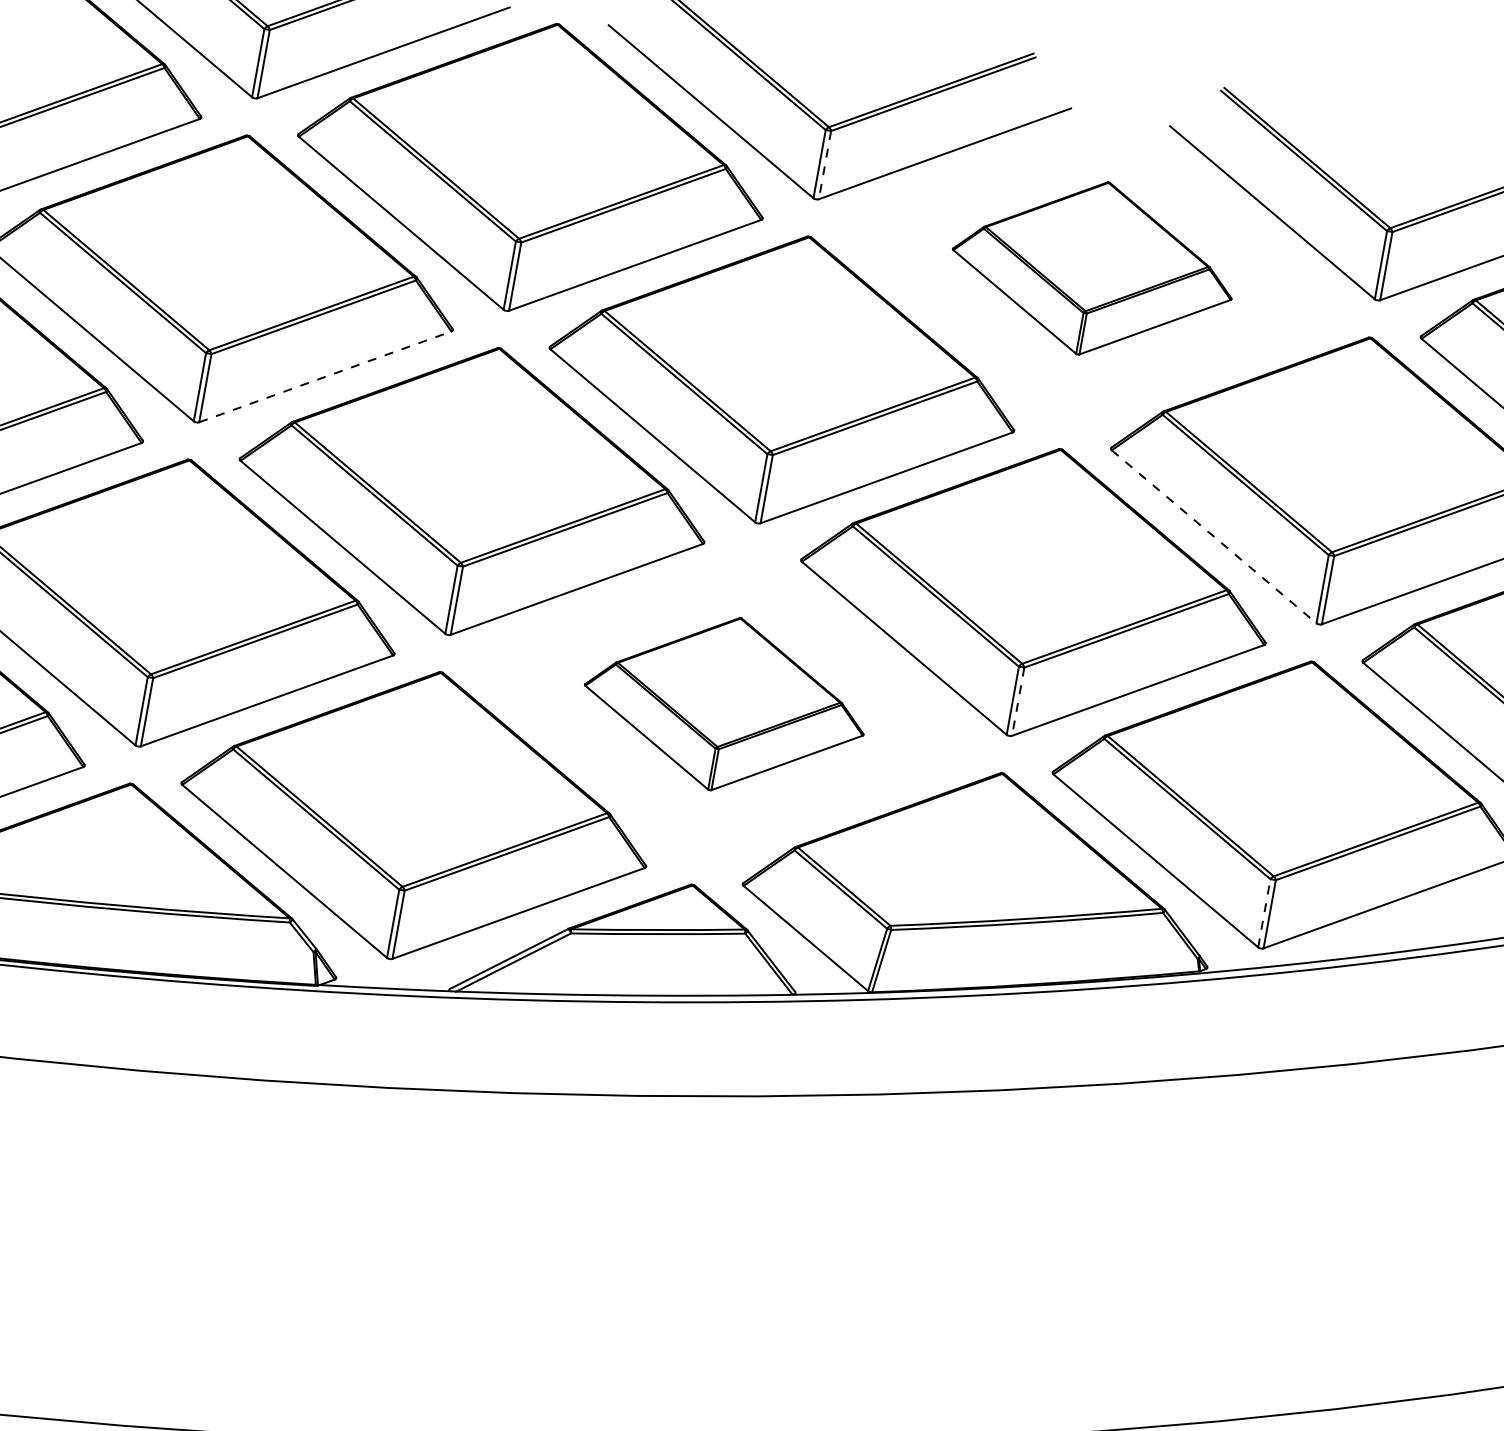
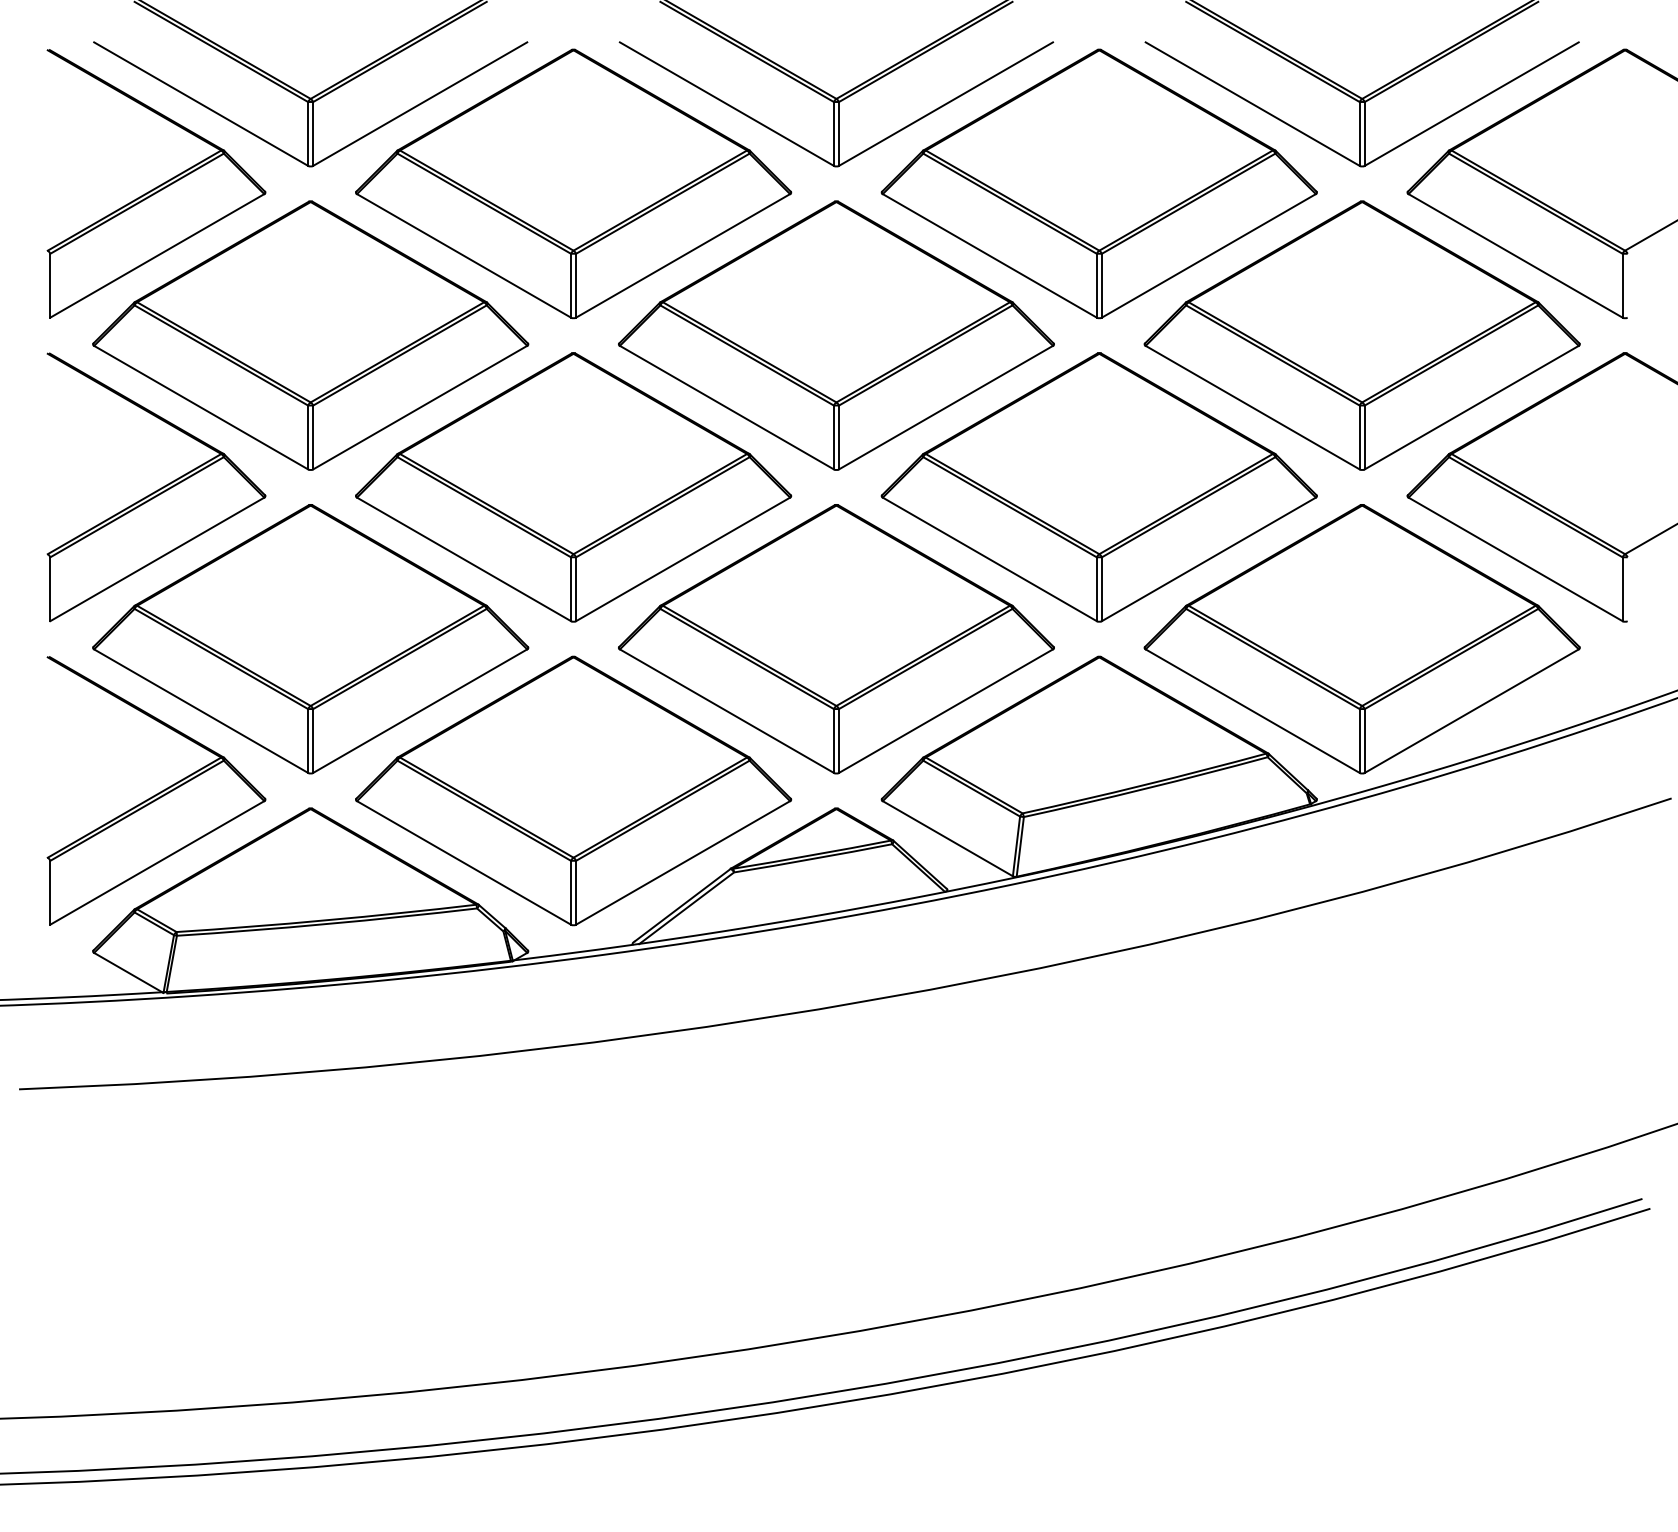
line: (825, 164) -> (839, 133), dashed -> solid
part: (1092, 267) -> (1098, 183), size x1.67
line: (325, 376) -> (420, 407), dashed -> solid
line: (1213, 536) -> (1252, 407), dashed -> solid
line: (1017, 701) -> (1101, 589), dashed -> solid
part: (725, 704) -> (836, 639), size x1.67
line: (1264, 913) -> (1359, 741), dashed -> solid

